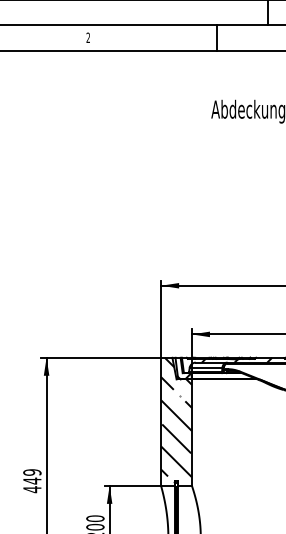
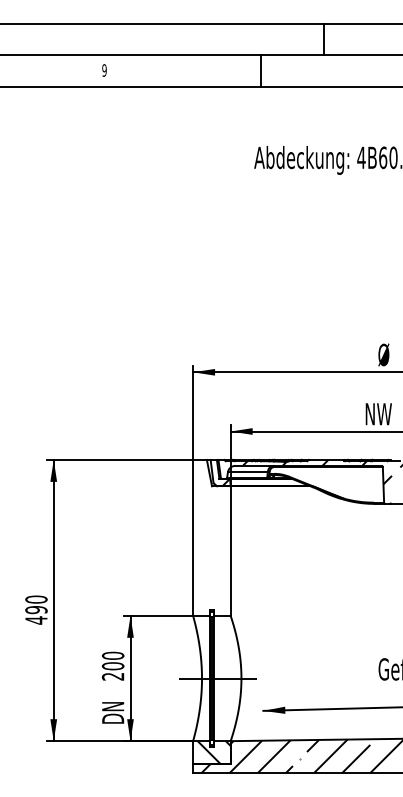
text: (88, 37) -> (104, 70), 2 -> 9
hatch: (176, 419) -> (211, 535), removed
text: (32, 476) -> (36, 604), 449 -> 490

